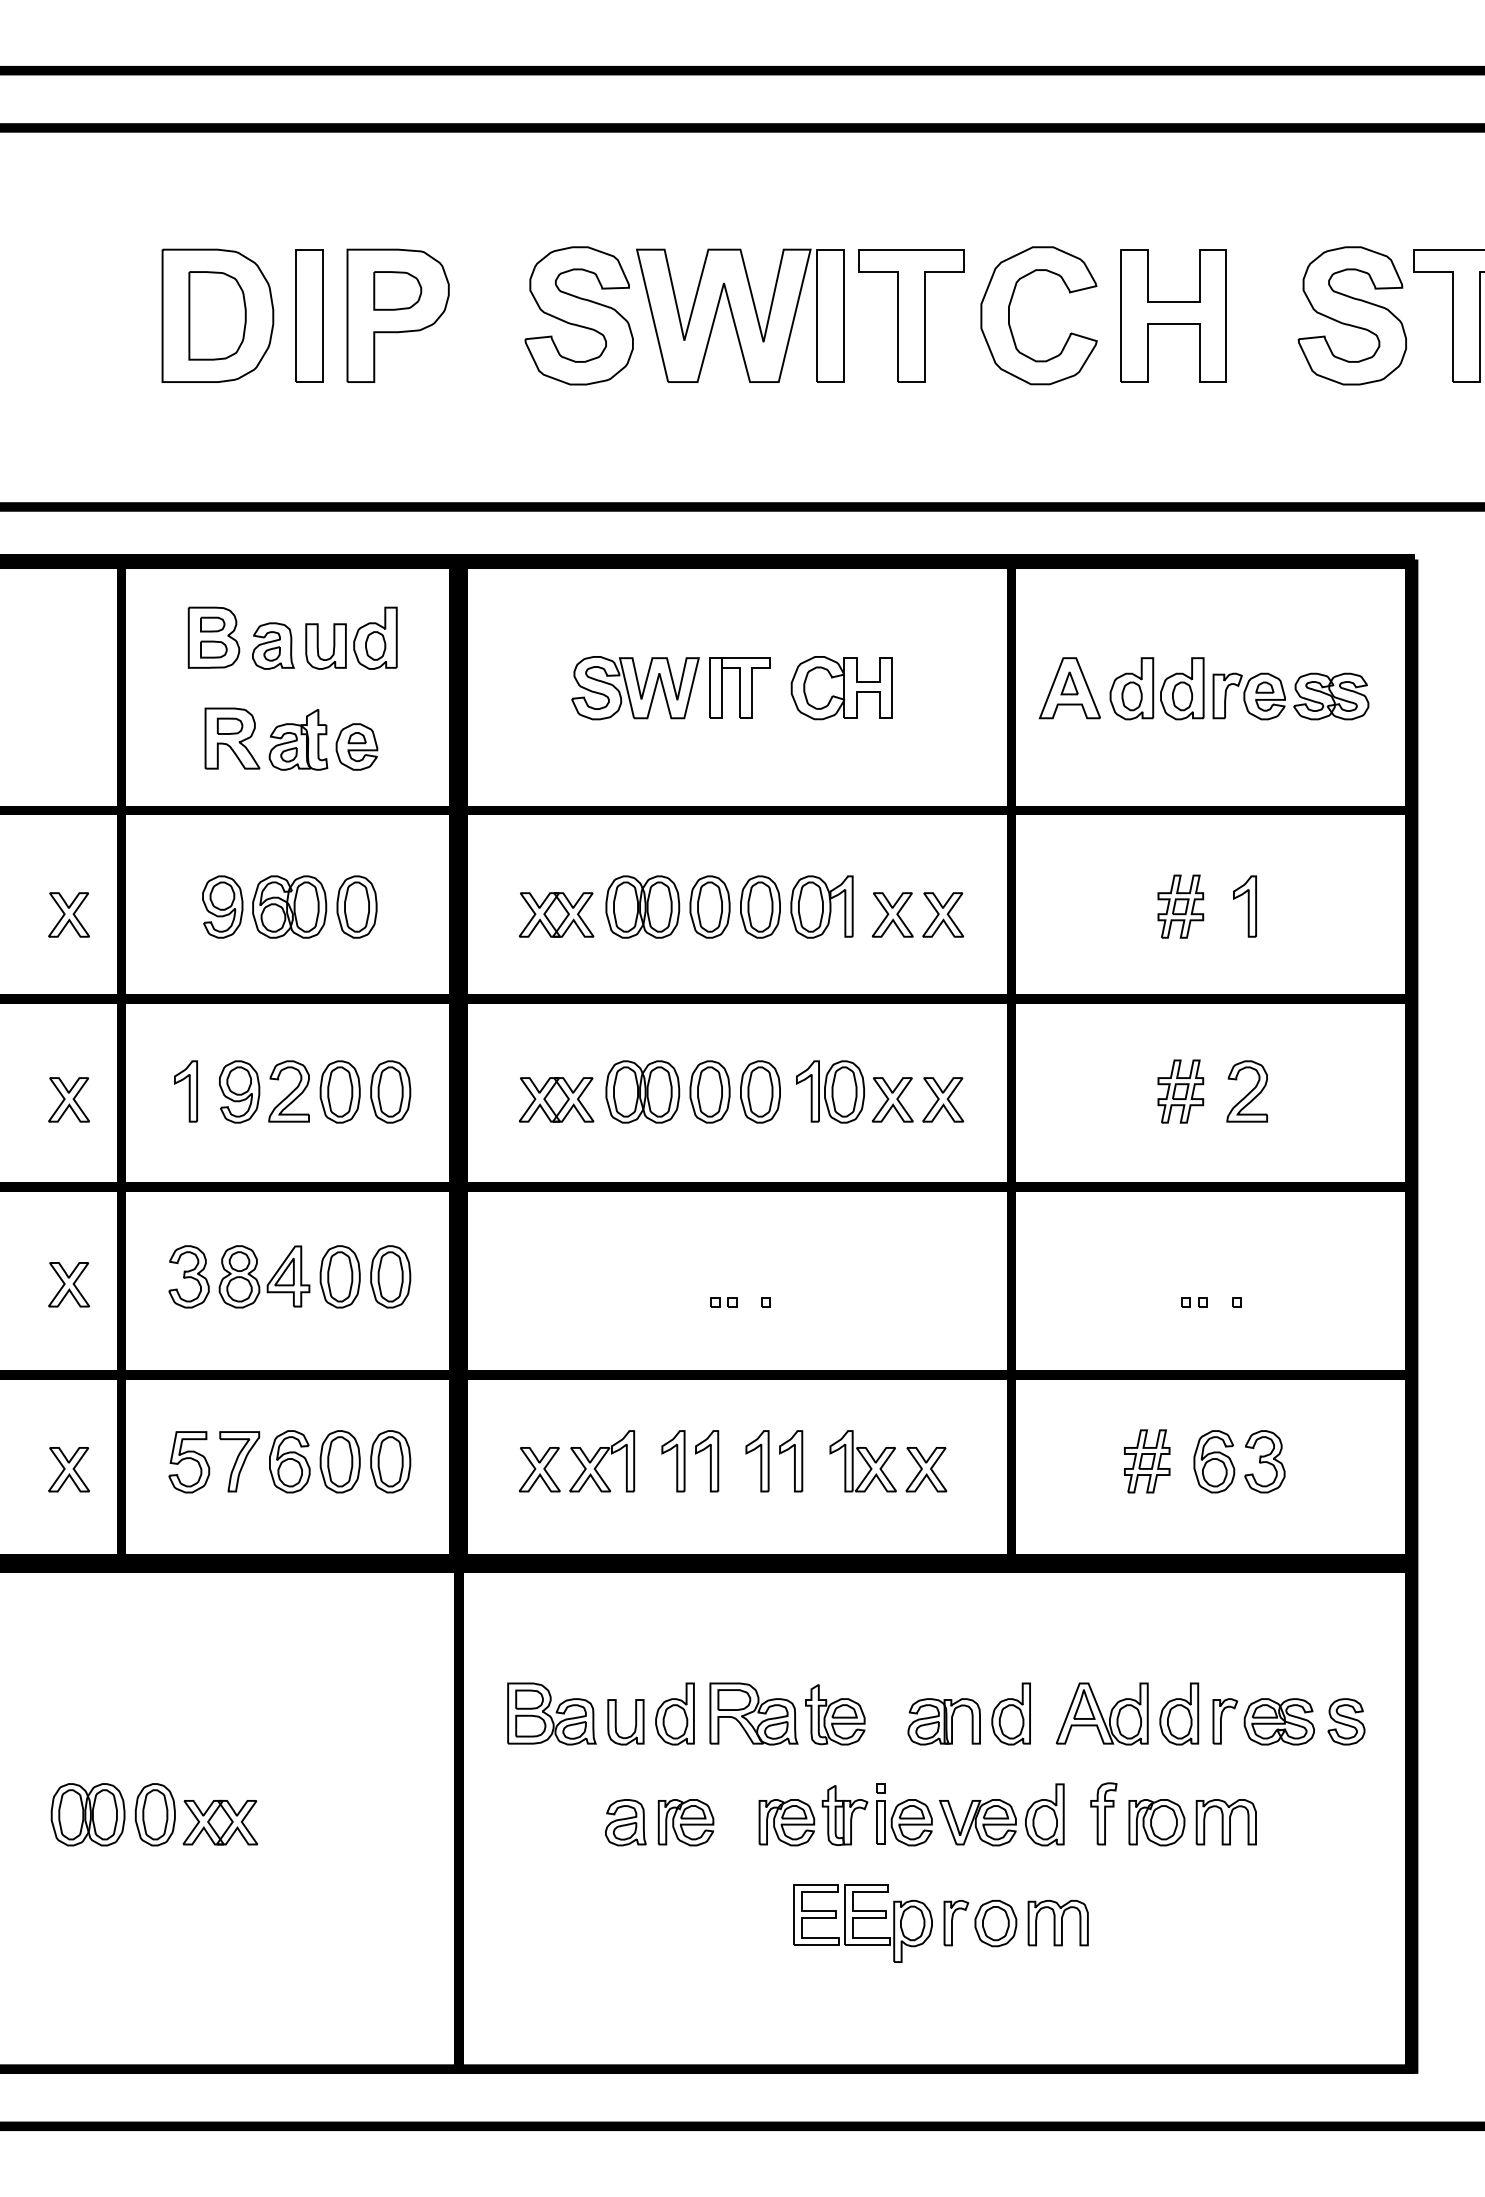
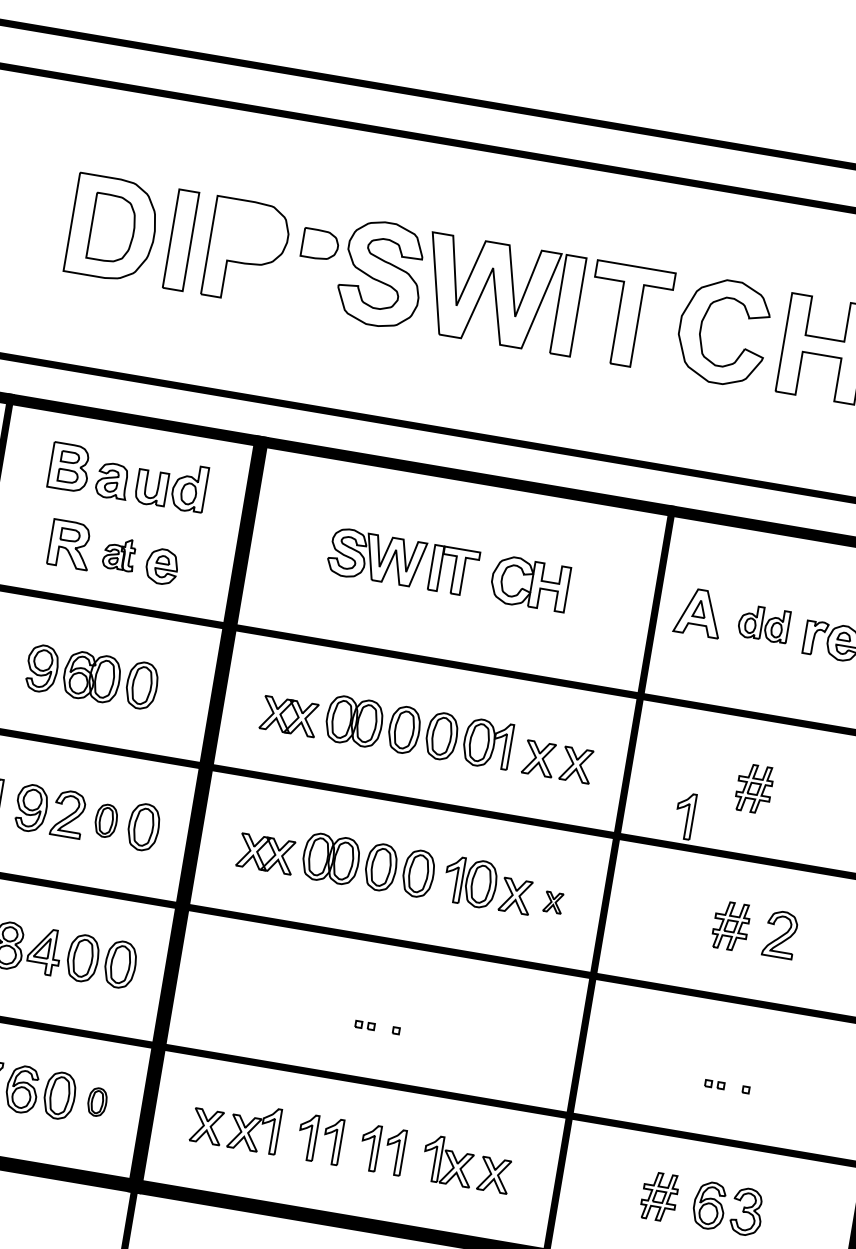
part: (397, 290) -> (320, 244), moved
part: (1156, 688) -> (763, 623), size x0.7
part: (298, 739) -> (119, 553), size x0.7
part: (1244, 906) -> (684, 815), moved
part: (339, 1091) -> (105, 820), size x0.7
part: (943, 1099) -> (553, 902), size x0.6
part: (390, 1461) -> (97, 1101), size x0.6

